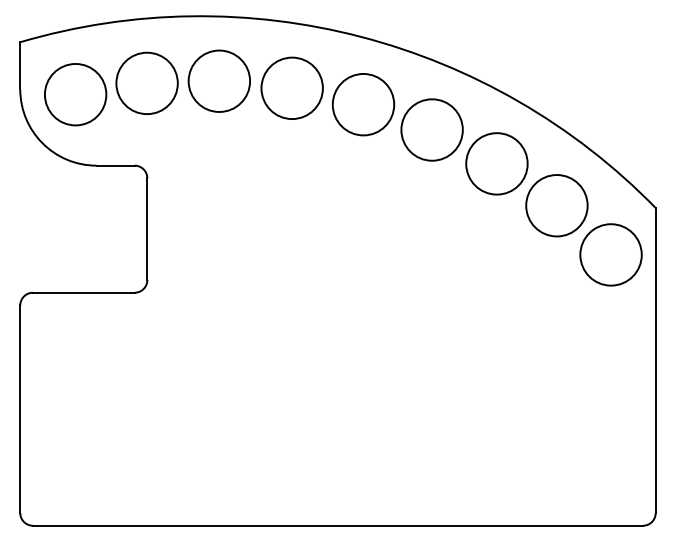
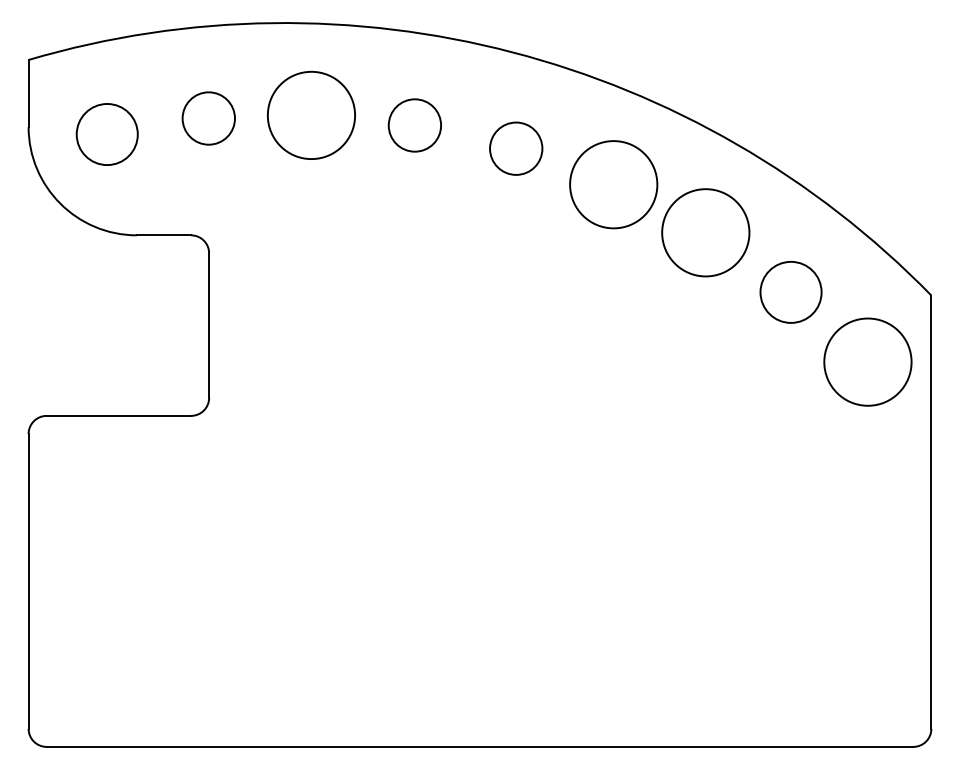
circle: (146, 83) -> (207, 118), size x0.6
circle: (291, 88) -> (413, 125), size x0.6
circle: (75, 94) -> (107, 134), size x0.7
circle: (363, 104) -> (516, 148), size x0.6
circle: (556, 205) -> (790, 291), size x0.7

